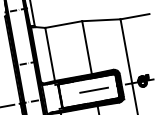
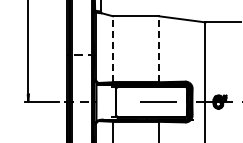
line: (86, 47) -> (158, 49), solid -> dashed
line: (49, 54) -> (112, 49), solid -> dashed

